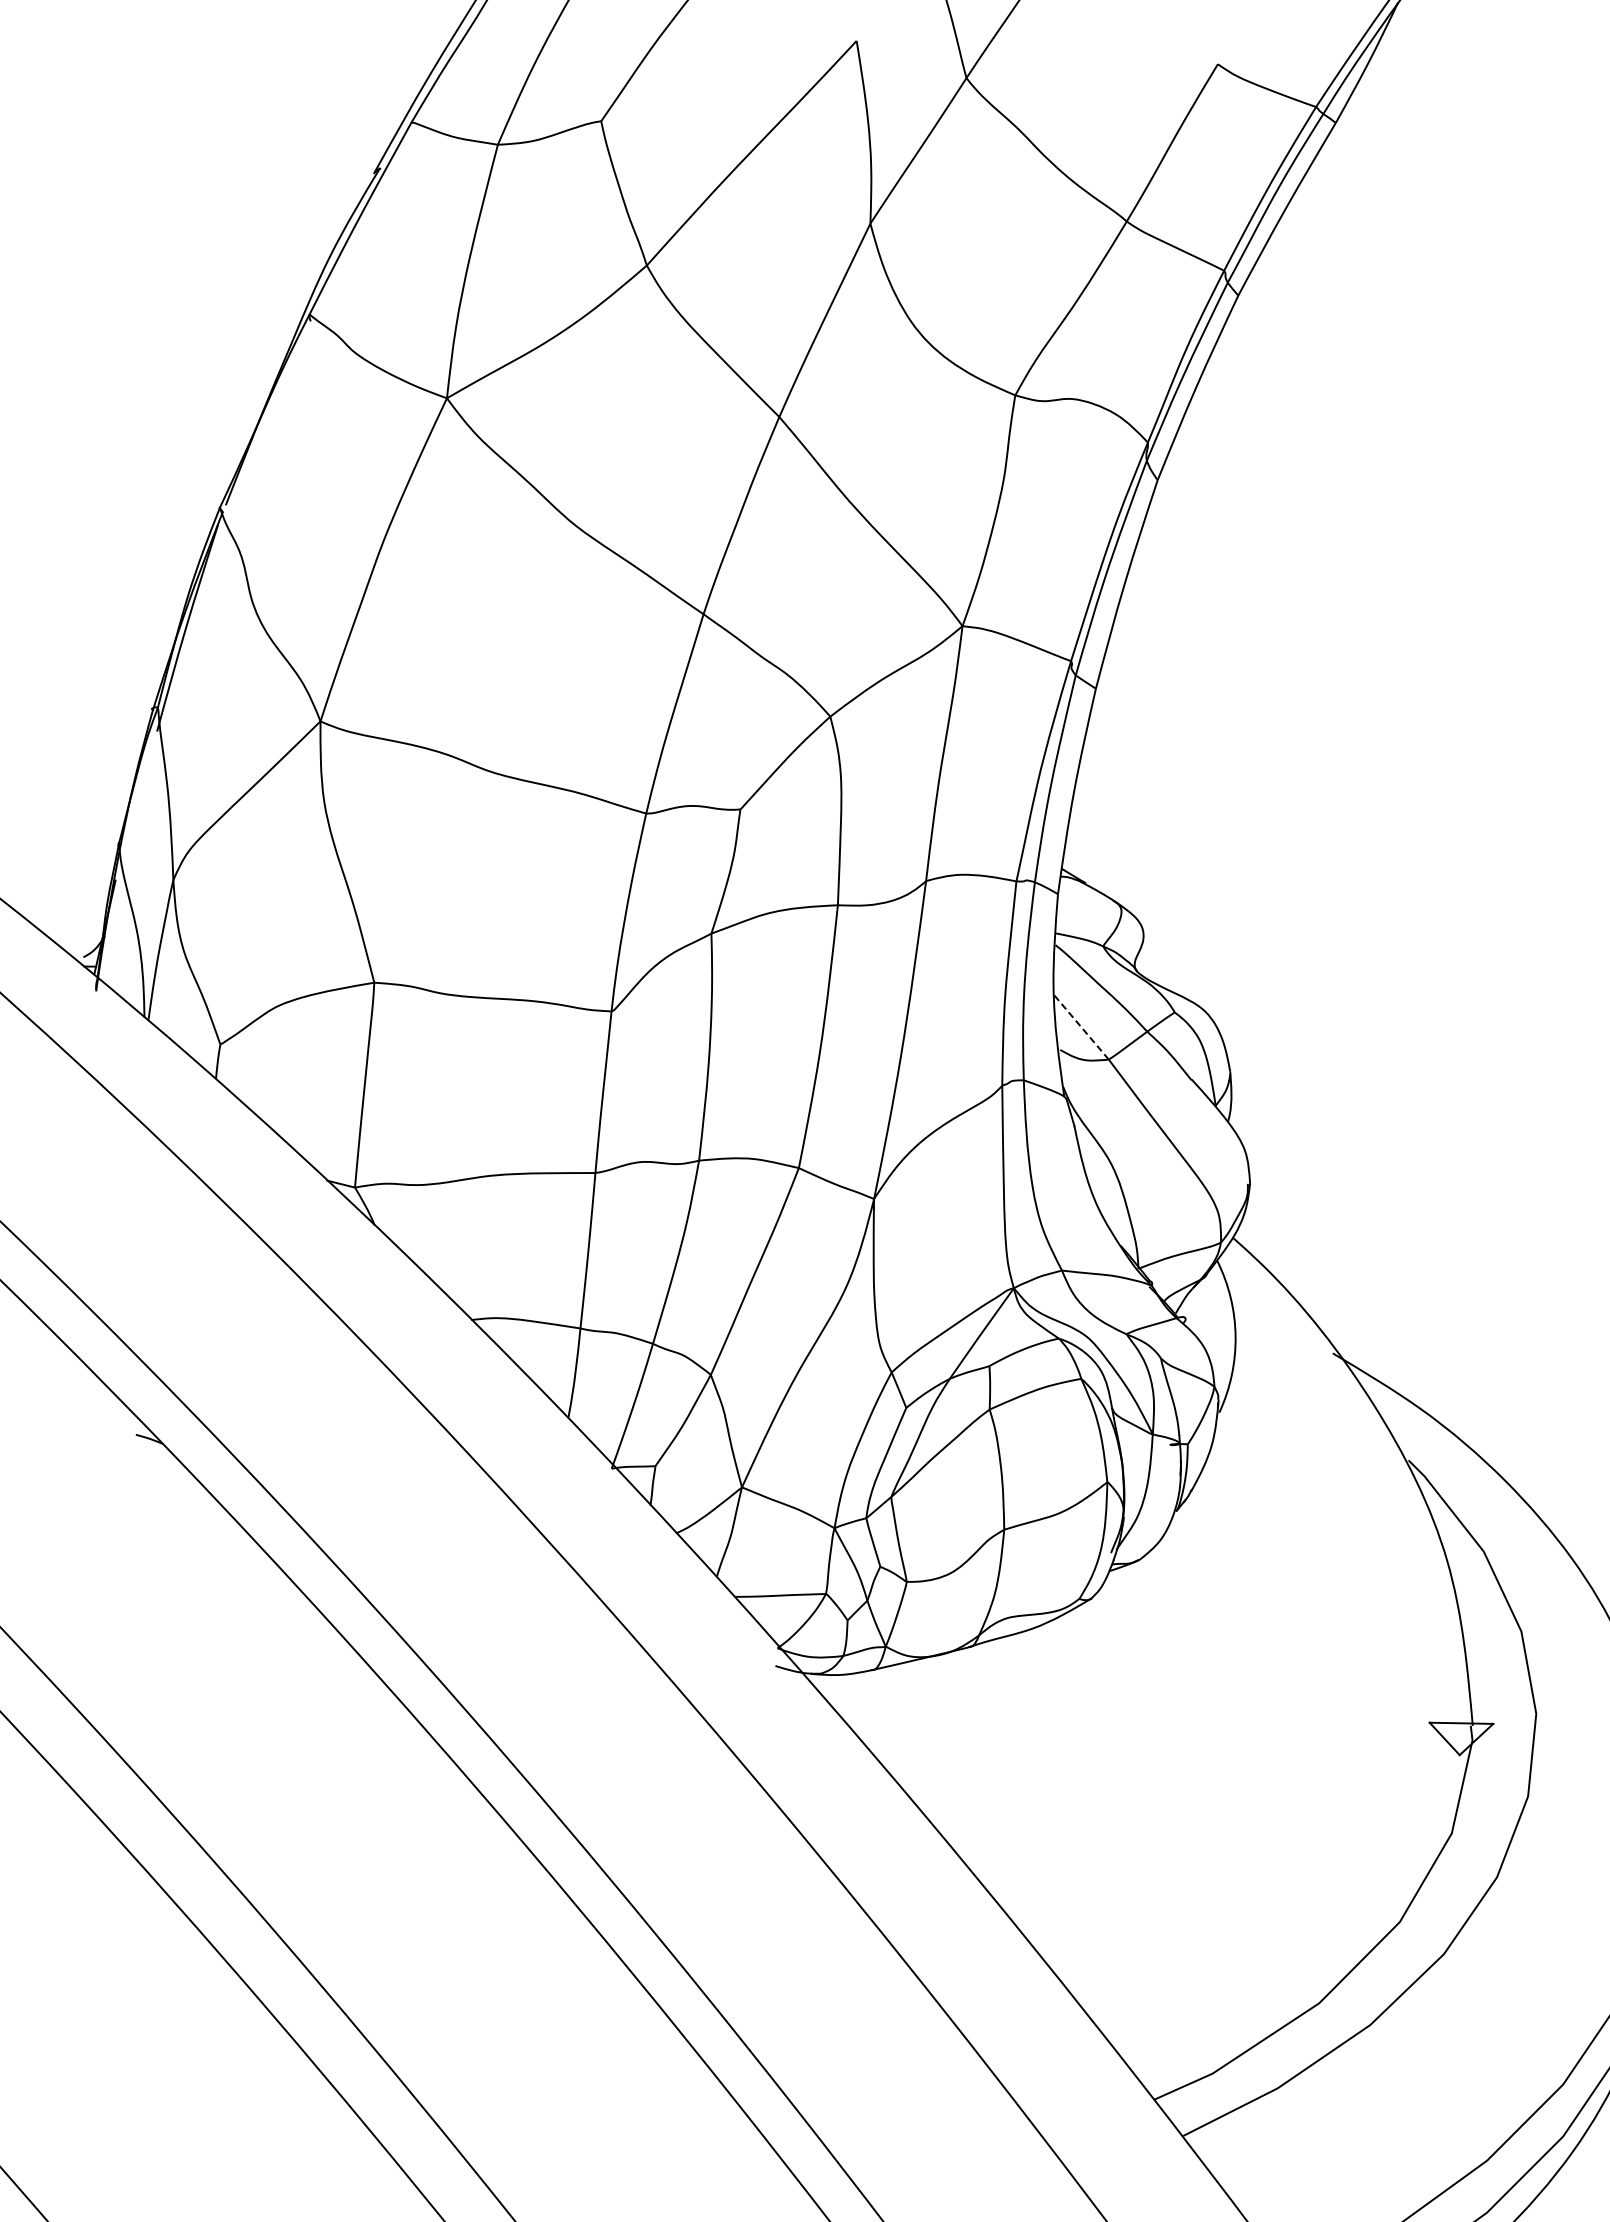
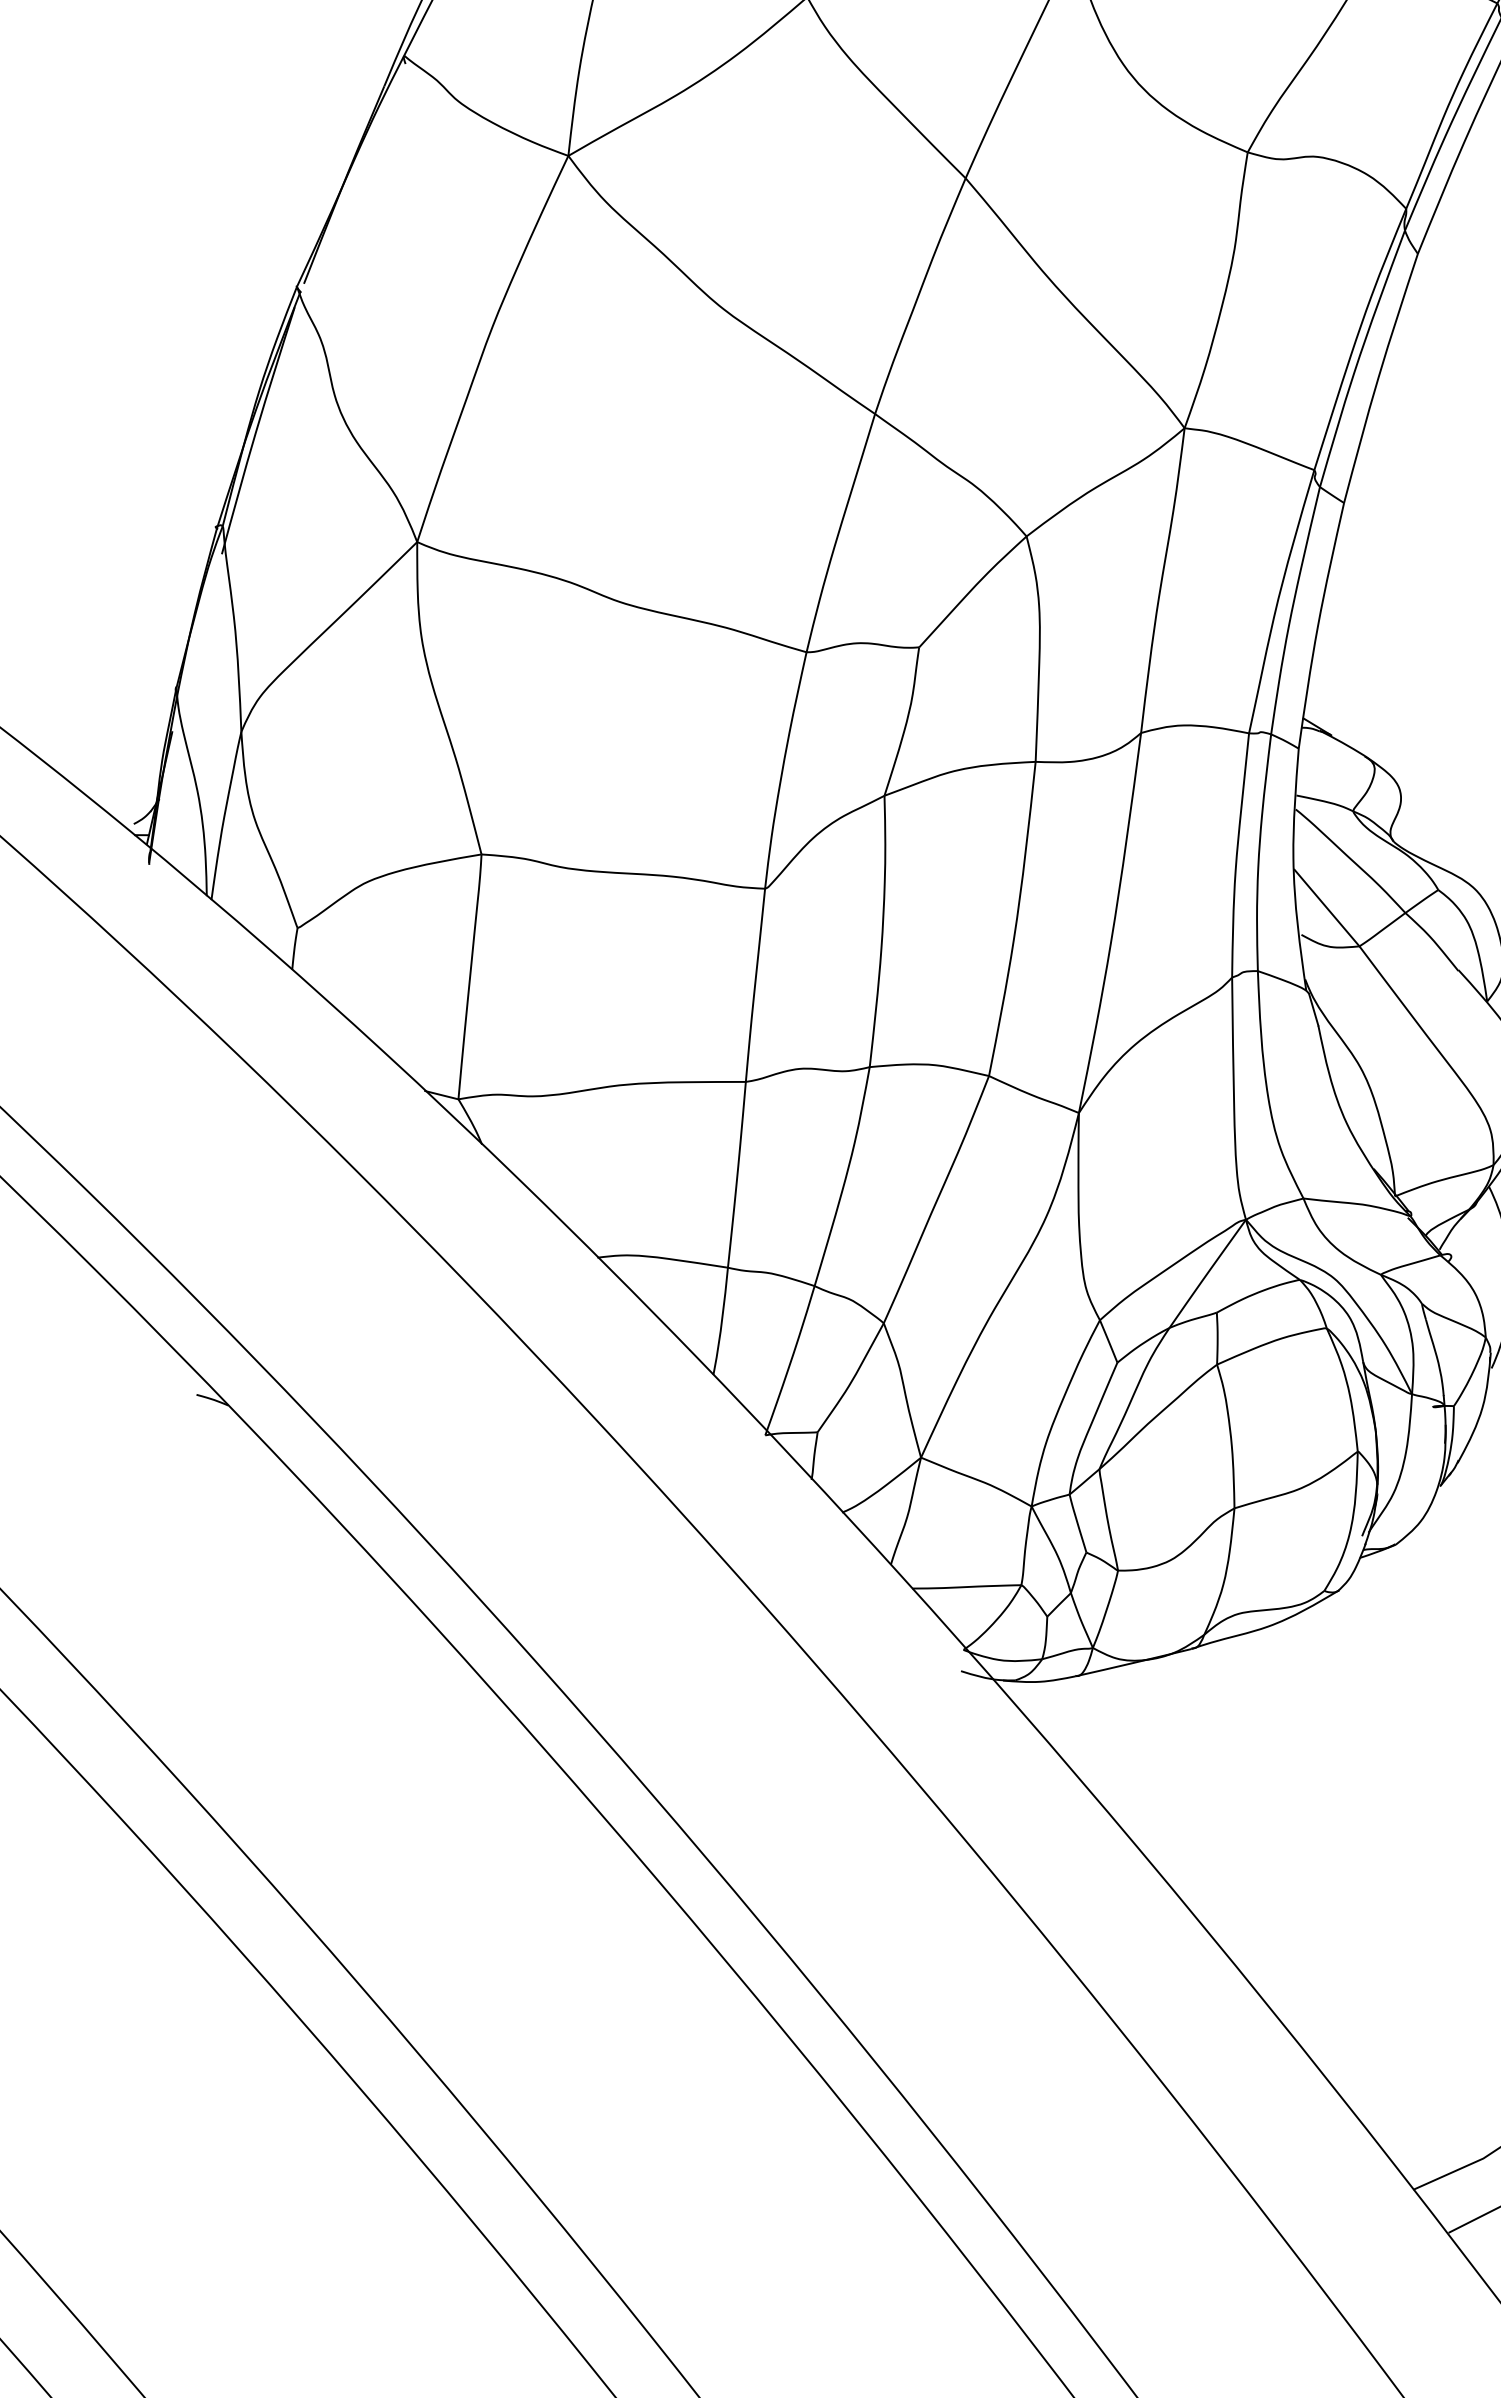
line: (1081, 1027) -> (1326, 907), dashed -> solid

